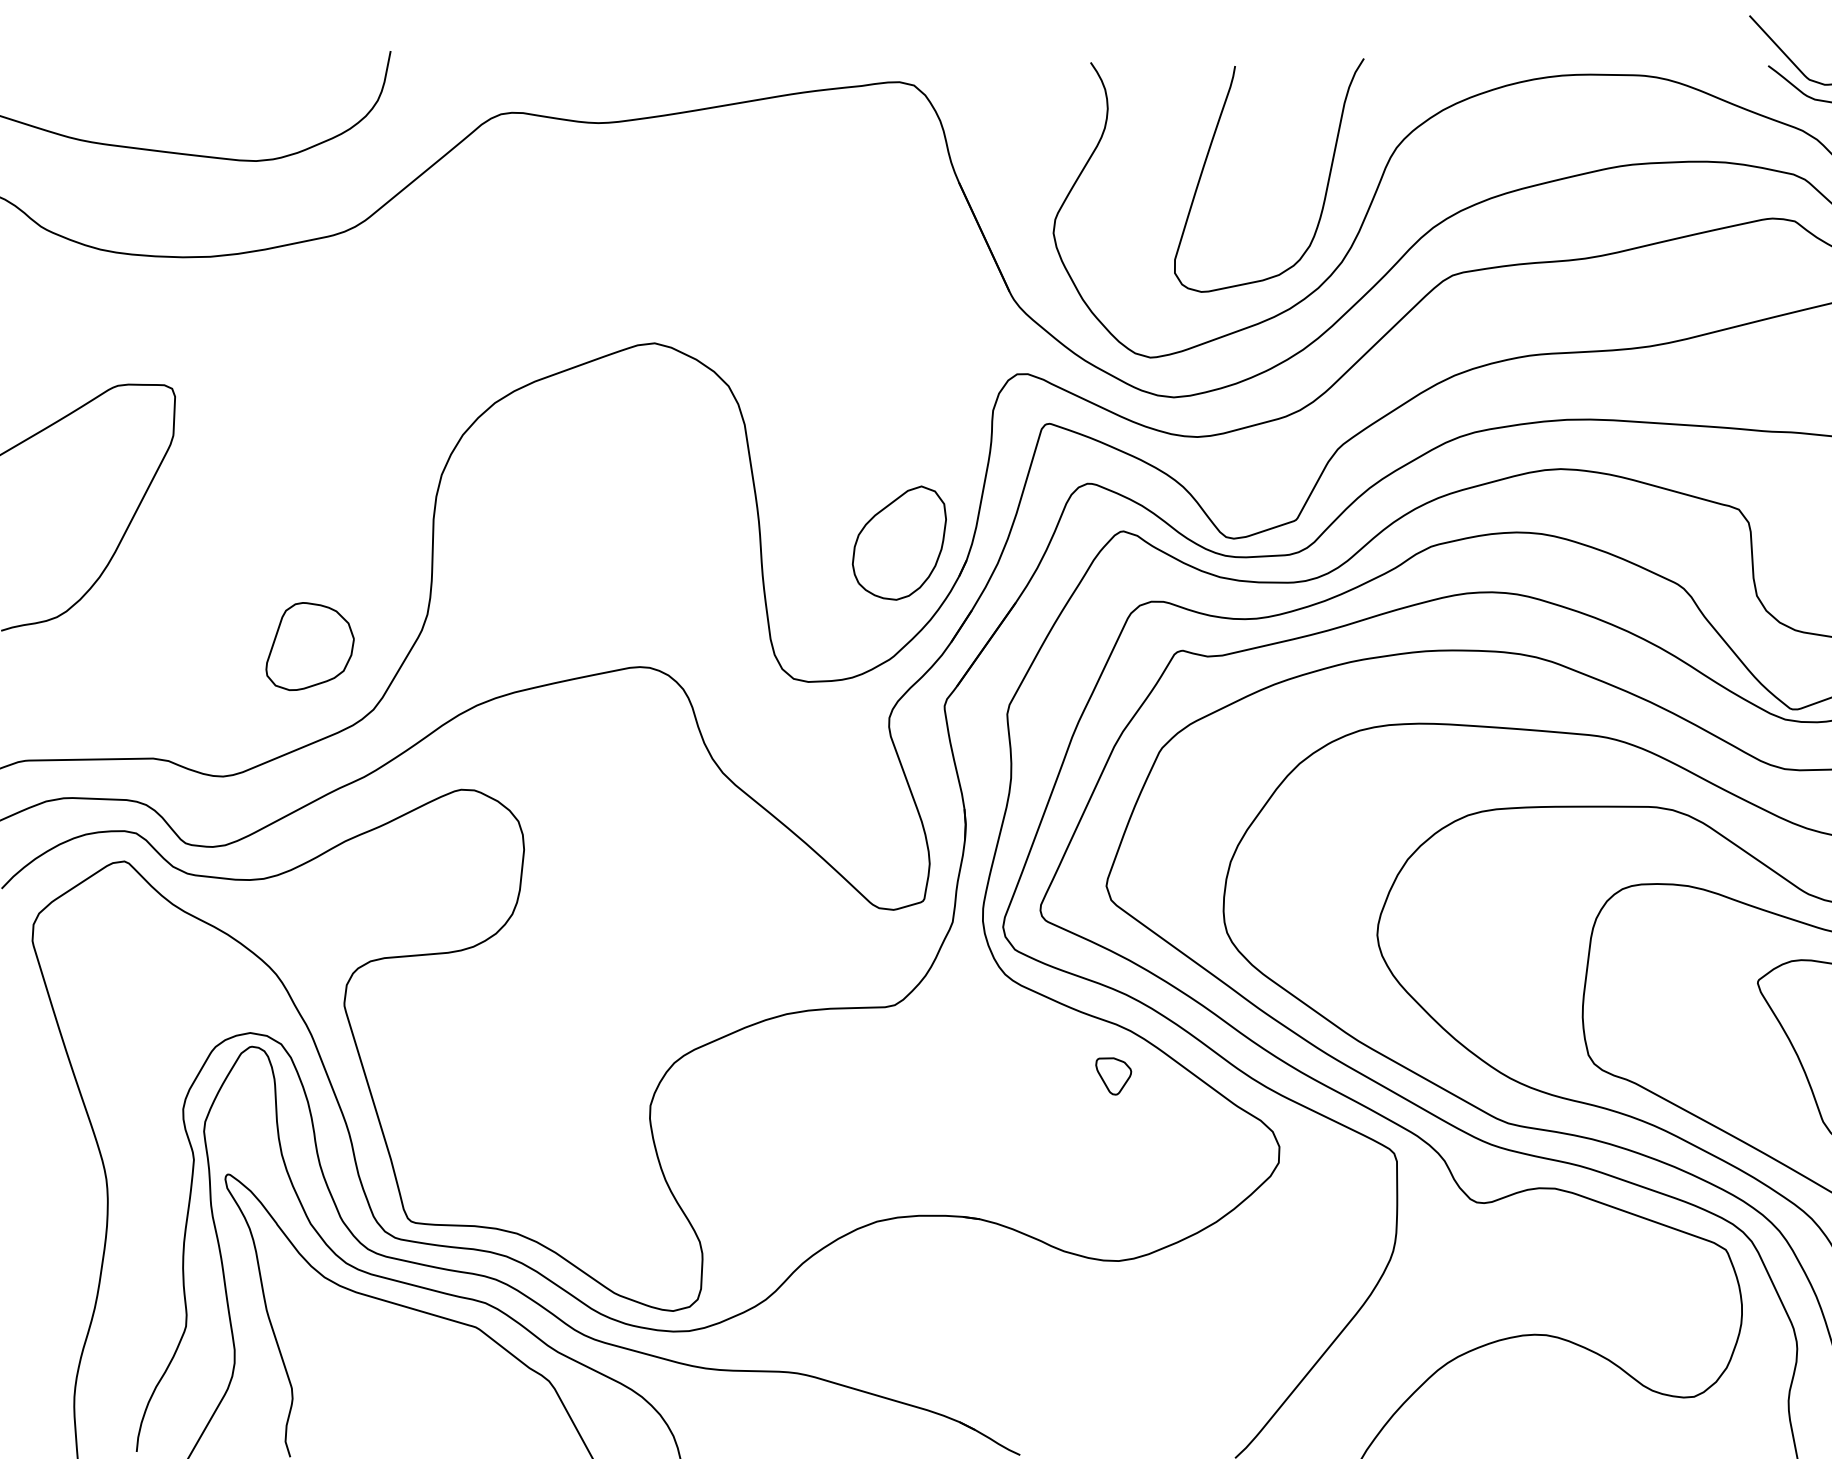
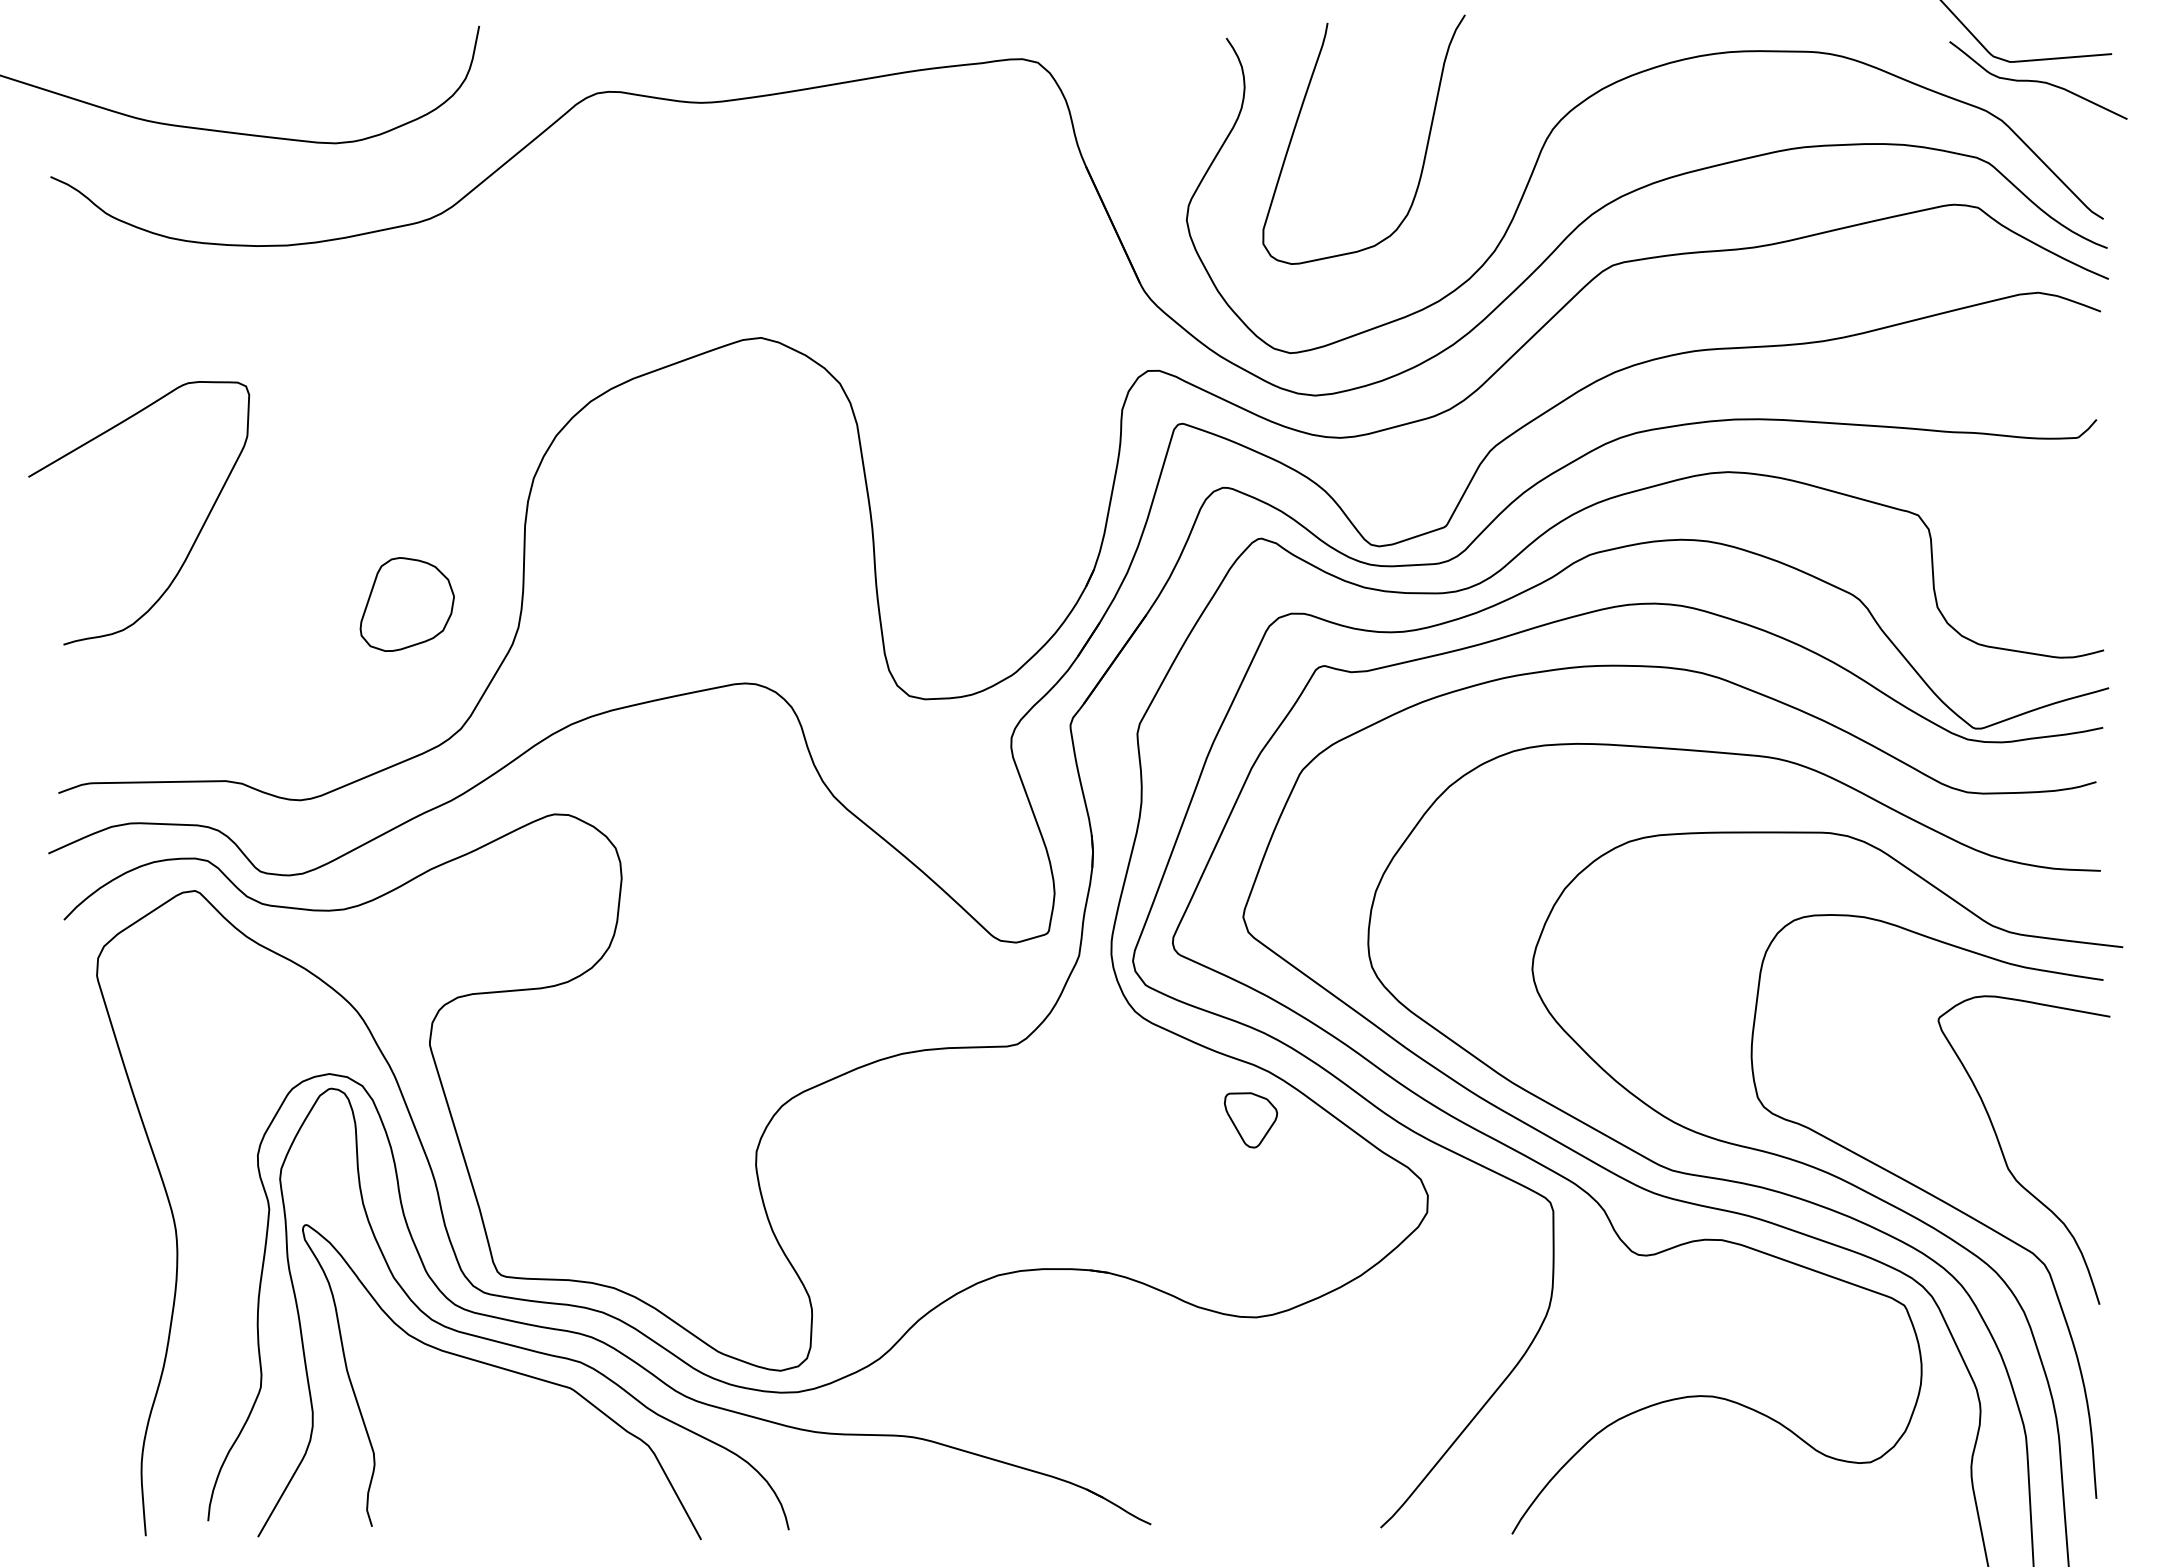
curve: (1325, 188) -> (1424, 153), moved
part: (898, 542) -> (1021, 550), removed
part: (309, 646) -> (406, 604), moved
part: (1113, 1076) -> (1250, 1120), size x1.4

